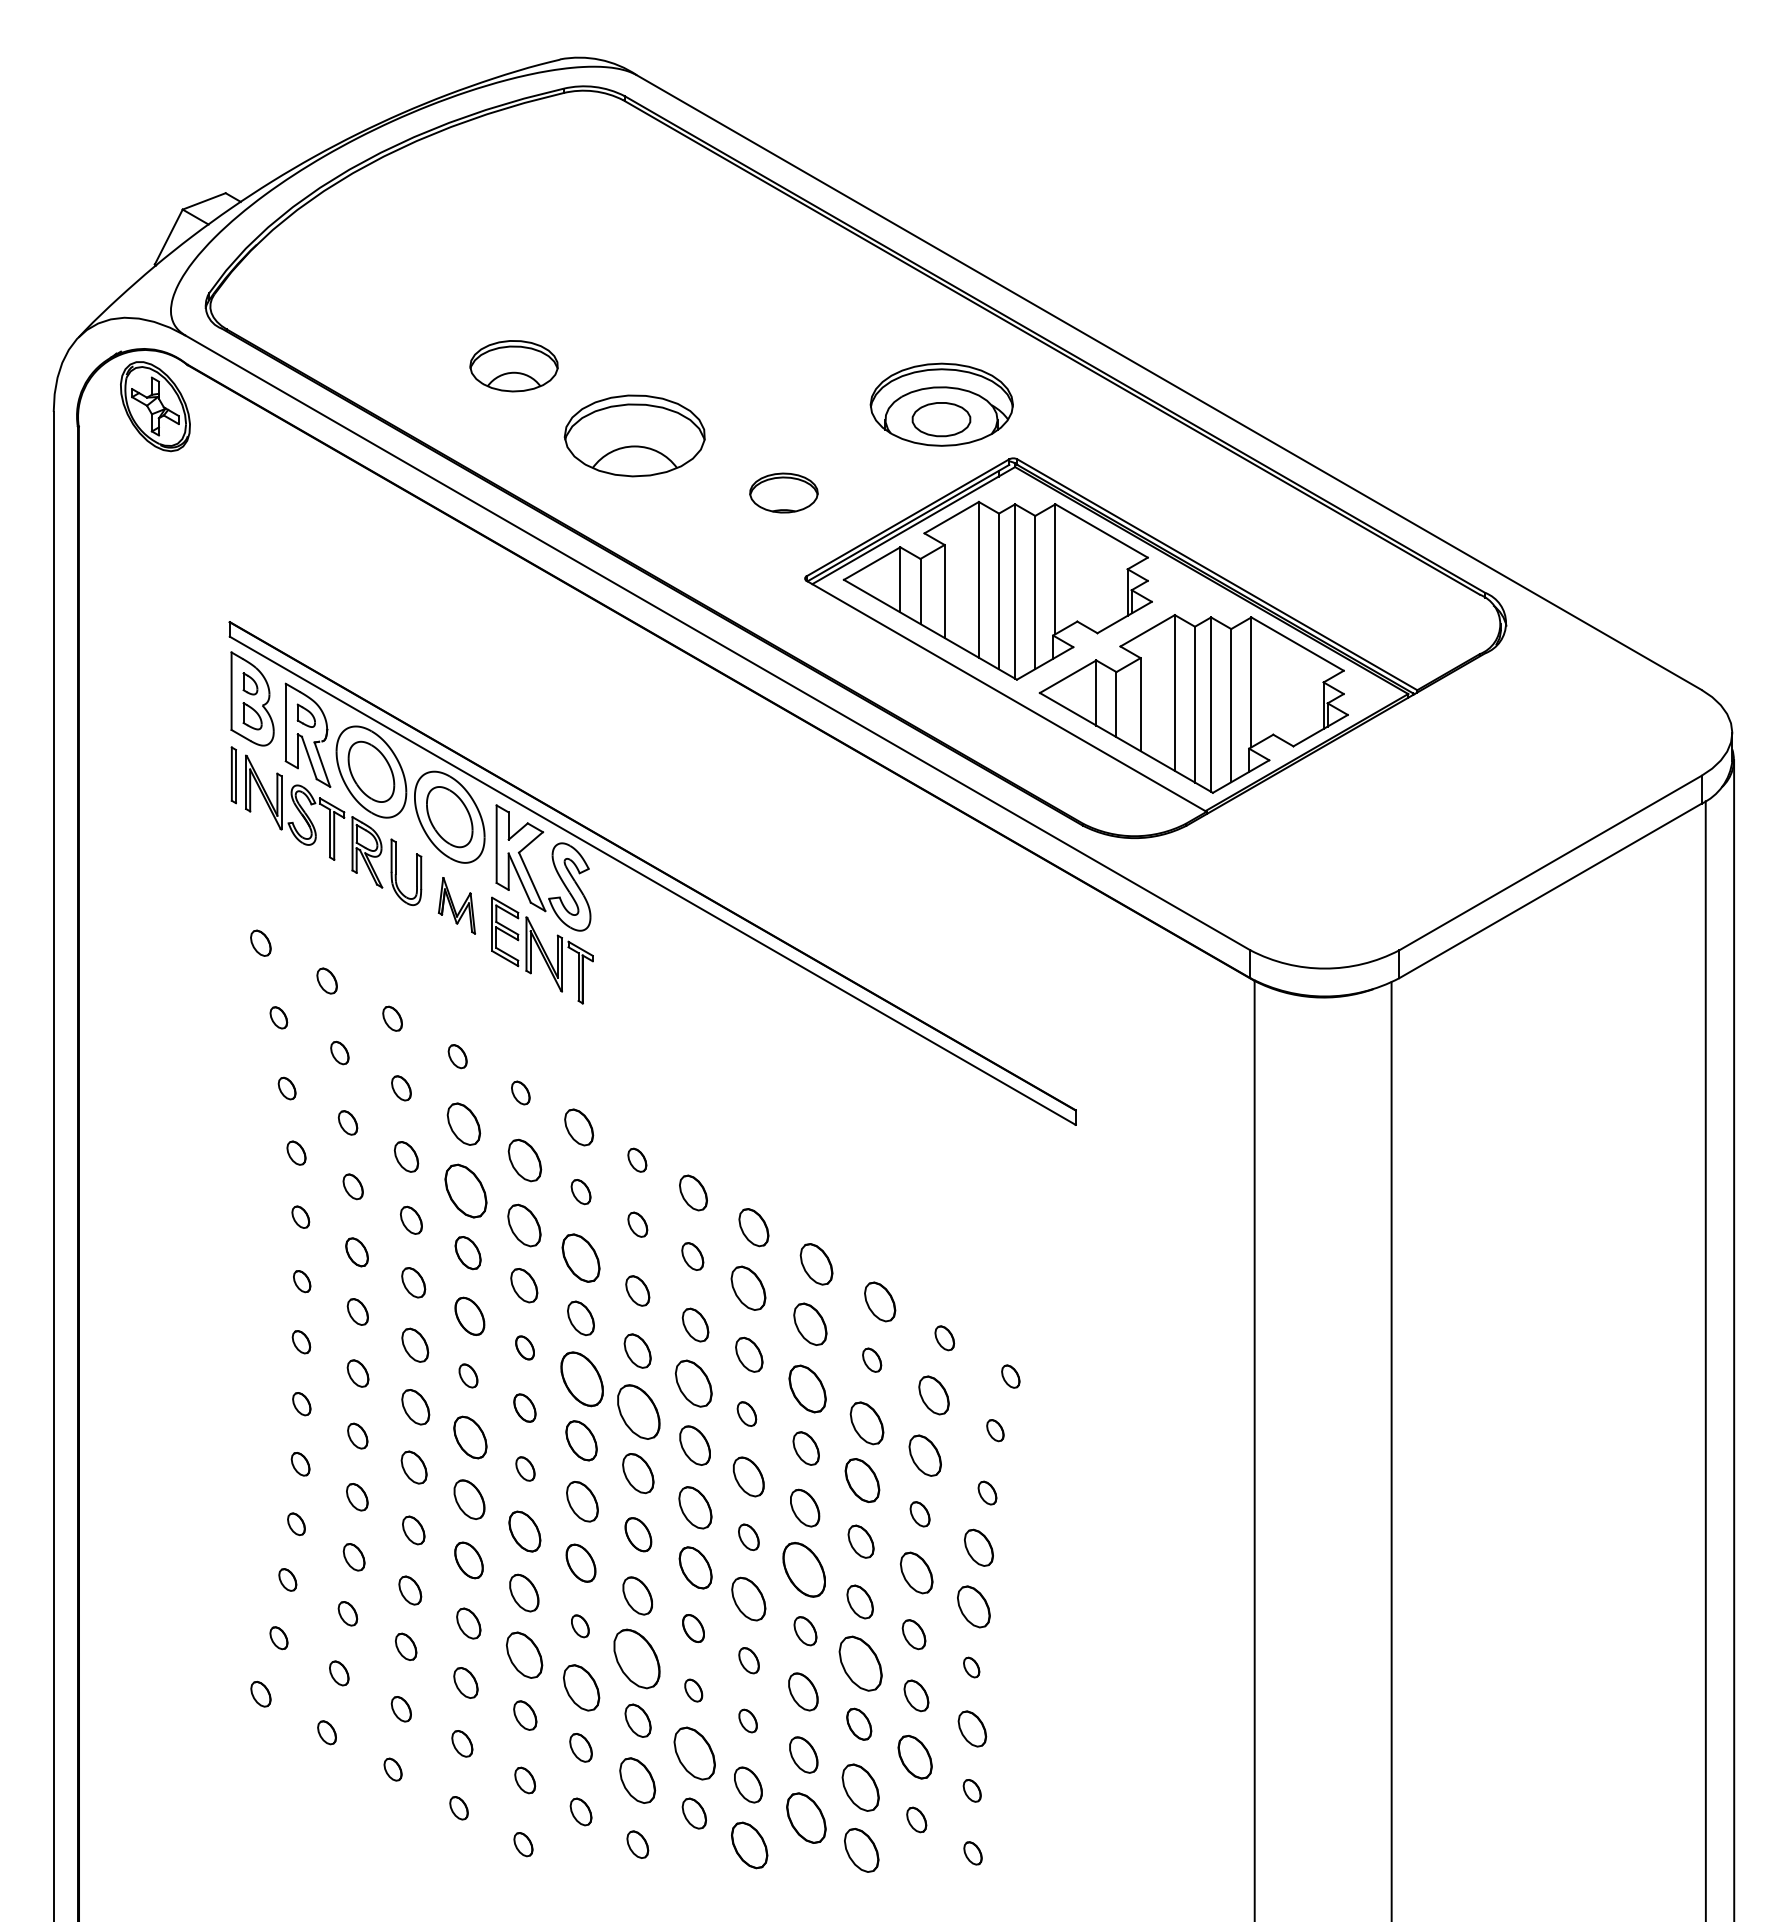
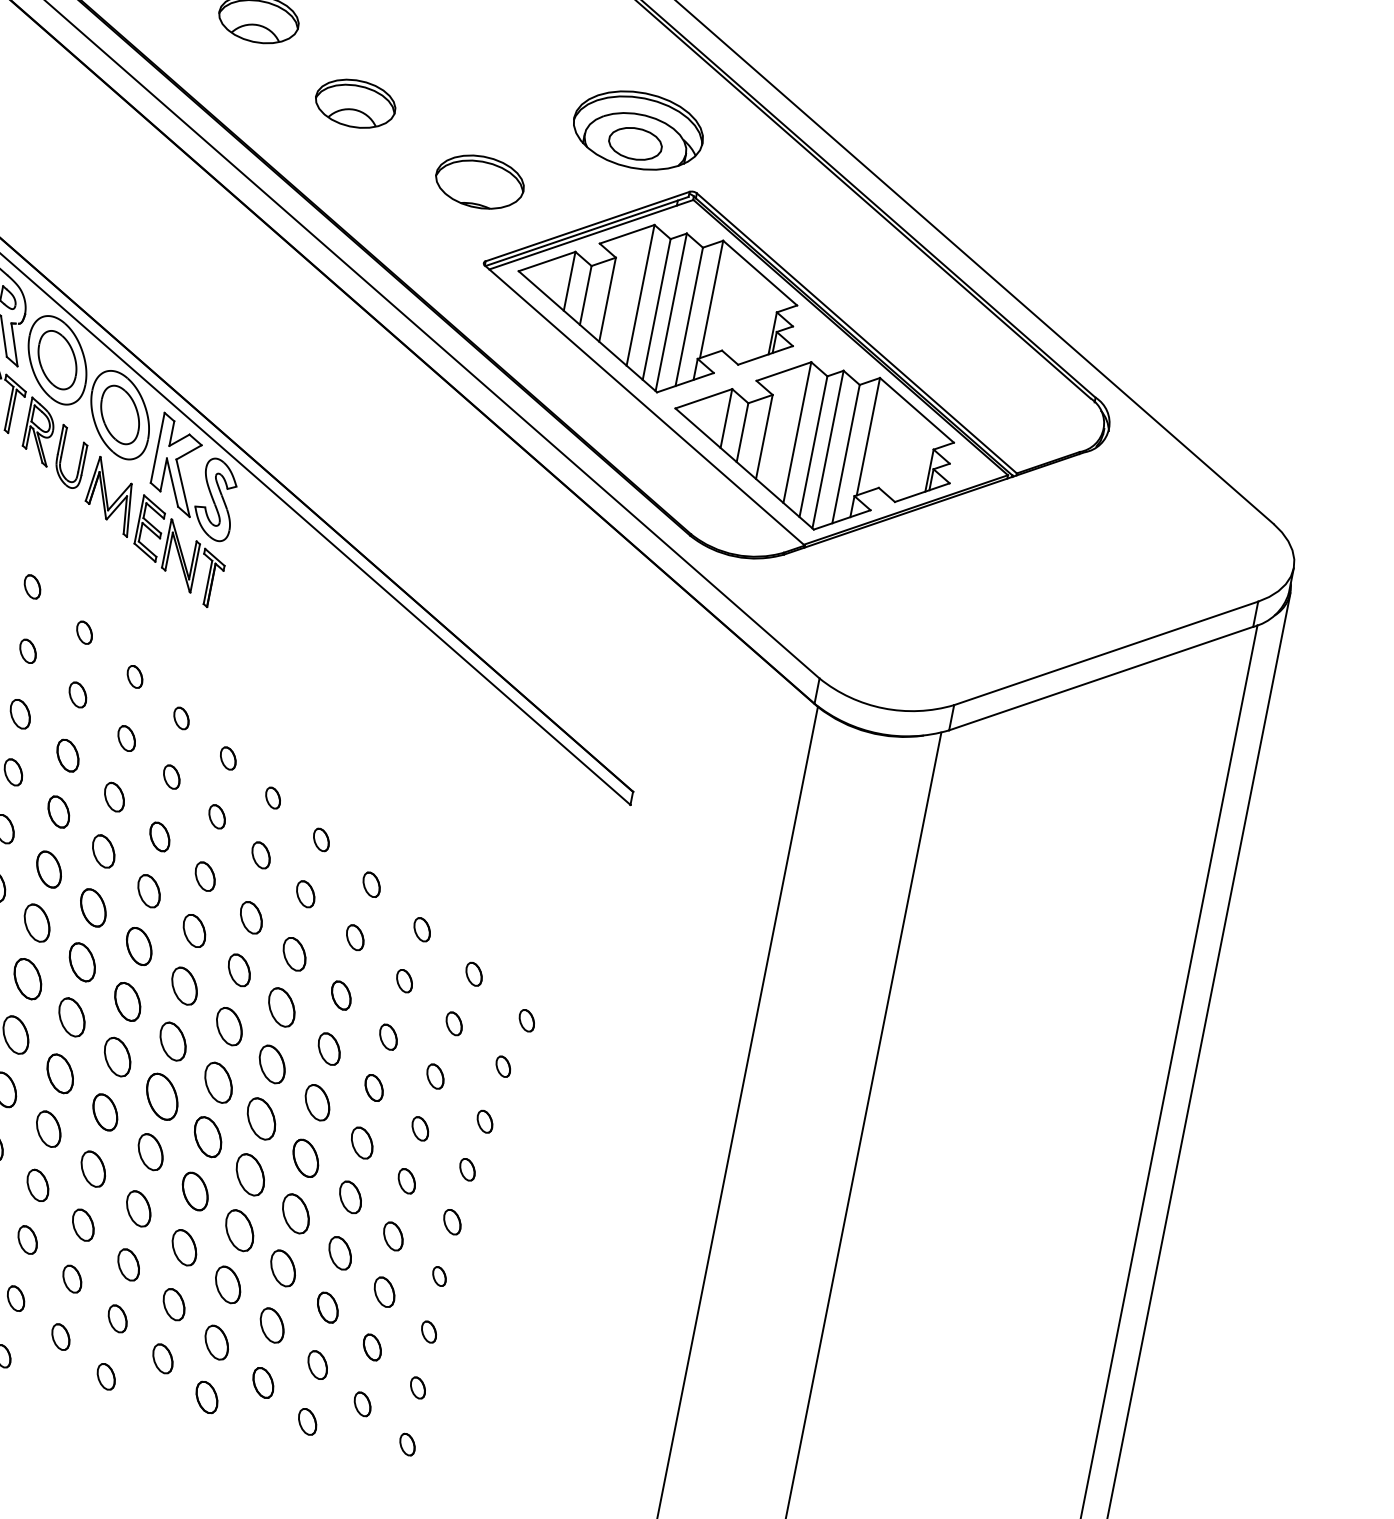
part: (634, 435) -> (355, 103), size x0.62
part: (783, 492) -> (479, 181), size x1.43
part: (456, 905) -> (110, 496), size x1.43
part: (463, 1124) -> (77, 695), size x0.62
part: (578, 1127) -> (180, 718), size x0.62
part: (524, 1160) -> (126, 738), size x0.62
part: (465, 1190) -> (67, 755), size x0.62
part: (693, 1192) -> (273, 797), size x0.62
part: (523, 1225) -> (113, 797), size x0.71
part: (753, 1226) -> (321, 839), size x0.62
part: (580, 1258) -> (159, 837), size x0.62
part: (816, 1264) -> (371, 884), size x0.62
part: (748, 1288) -> (305, 894), size x0.62
part: (879, 1301) -> (421, 929), size x0.62
part: (810, 1324) -> (355, 937), size x0.62
part: (524, 1347) -> (92, 907), size x1.67
part: (468, 1375) -> (37, 922), size x1.67
part: (581, 1379) -> (138, 946), size x0.71
part: (693, 1383) -> (239, 970), size x0.71
part: (807, 1388) -> (341, 995), size x0.62
part: (933, 1394) -> (453, 1023), size x0.62
part: (524, 1407) -> (82, 961), size x1.43
part: (638, 1411) -> (184, 985), size x0.71
part: (746, 1413) -> (281, 1006), size x1.67
part: (866, 1423) -> (388, 1037), size x0.62
part: (924, 1454) -> (435, 1075), size x0.62
part: (525, 1468) -> (72, 1016), size x1.67
part: (861, 1480) -> (373, 1087), size x0.62
part: (638, 1534) -> (162, 1096), size x1.43
part: (748, 1537) -> (261, 1119), size x1.67
part: (978, 1547) -> (467, 1169), size x0.62
part: (804, 1569) -> (306, 1158), size x0.71
part: (916, 1572) -> (406, 1180), size x0.62
part: (973, 1606) -> (452, 1221), size x0.62
part: (580, 1626) -> (93, 1169), size x1.67
part: (693, 1628) -> (195, 1191), size x1.43
part: (805, 1631) -> (295, 1214), size x1.43
part: (524, 1655) -> (37, 1185), size x0.71
part: (636, 1658) -> (138, 1208), size x0.62
part: (748, 1660) -> (239, 1230), size x1.67
part: (861, 1663) -> (340, 1253), size x0.62
part: (580, 1688) -> (82, 1225), size x0.71
part: (693, 1690) -> (184, 1247), size x1.67
part: (747, 1720) -> (227, 1284), size x1.67
part: (971, 1728) -> (428, 1331), size x0.62
part: (694, 1753) -> (173, 1304), size x0.62
part: (914, 1757) -> (371, 1347), size x0.62
part: (637, 1780) -> (117, 1318), size x0.62
part: (860, 1787) -> (317, 1364), size x0.62
part: (806, 1817) -> (263, 1382), size x0.62
part: (748, 1845) -> (206, 1397), size x0.71
part: (861, 1849) -> (307, 1421), size x0.62

